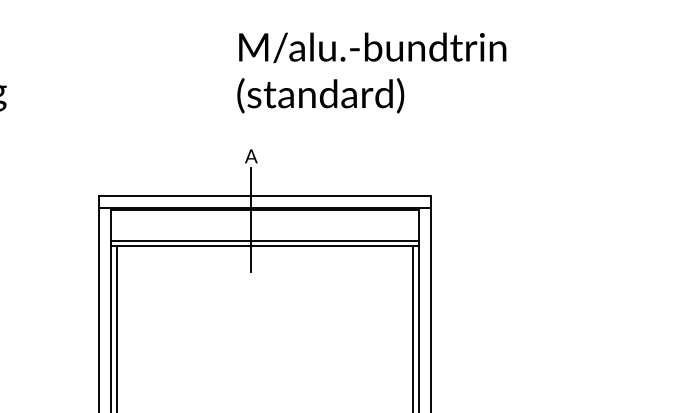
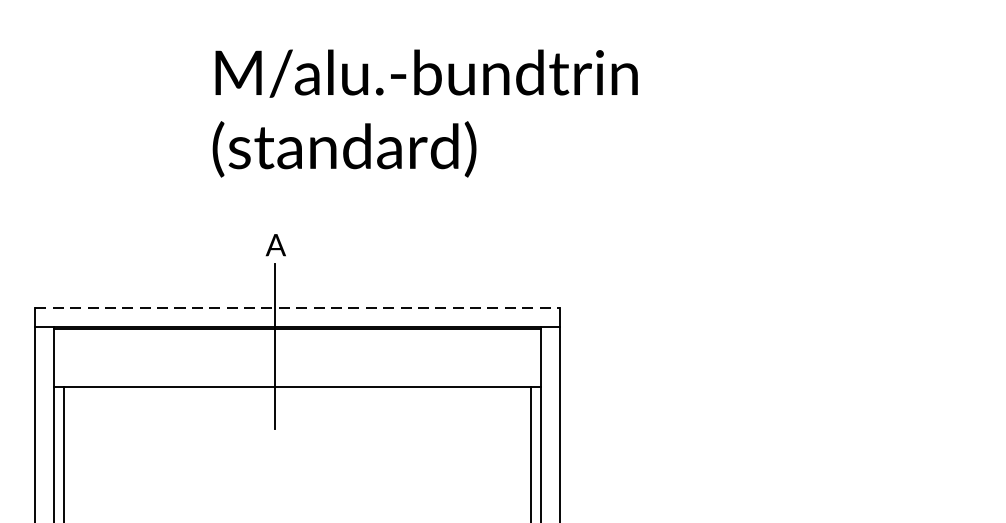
text: (371, 72) -> (424, 112), moved
line: (264, 196) -> (296, 308), solid -> dashed
line: (264, 240) -> (296, 378), removed

